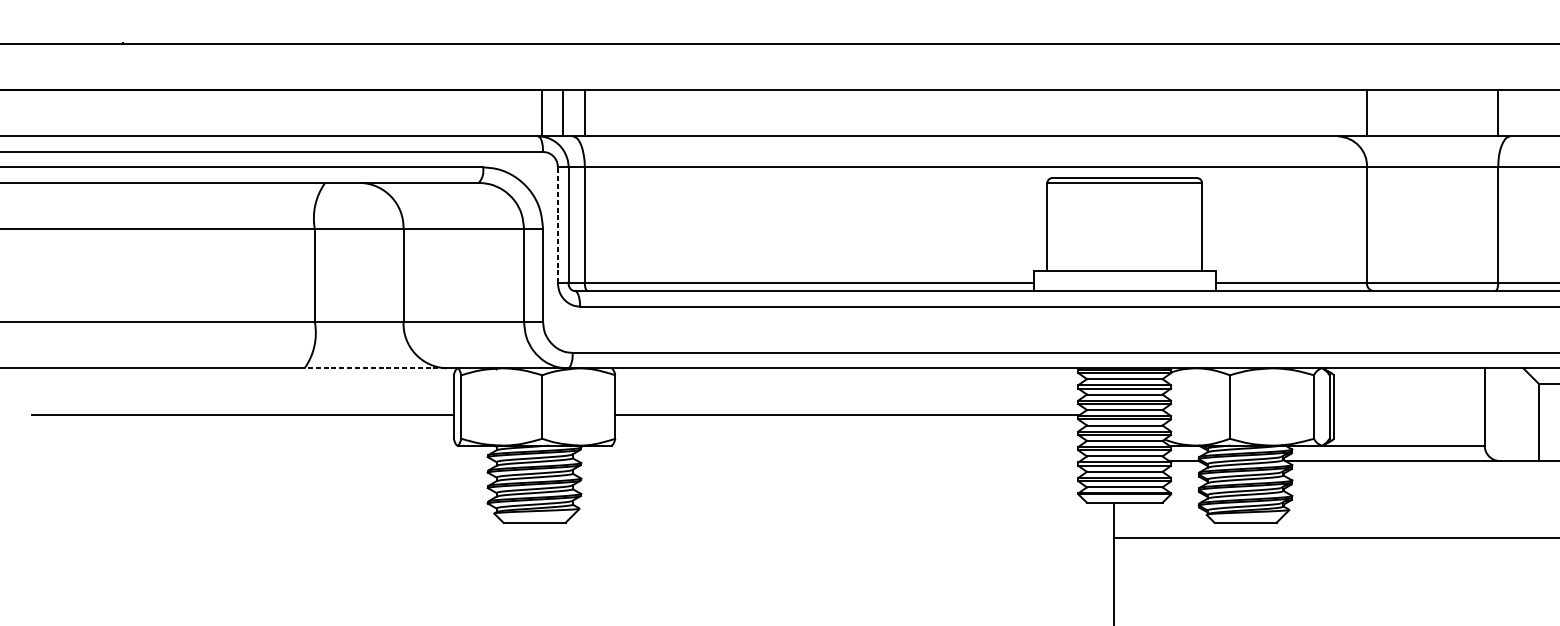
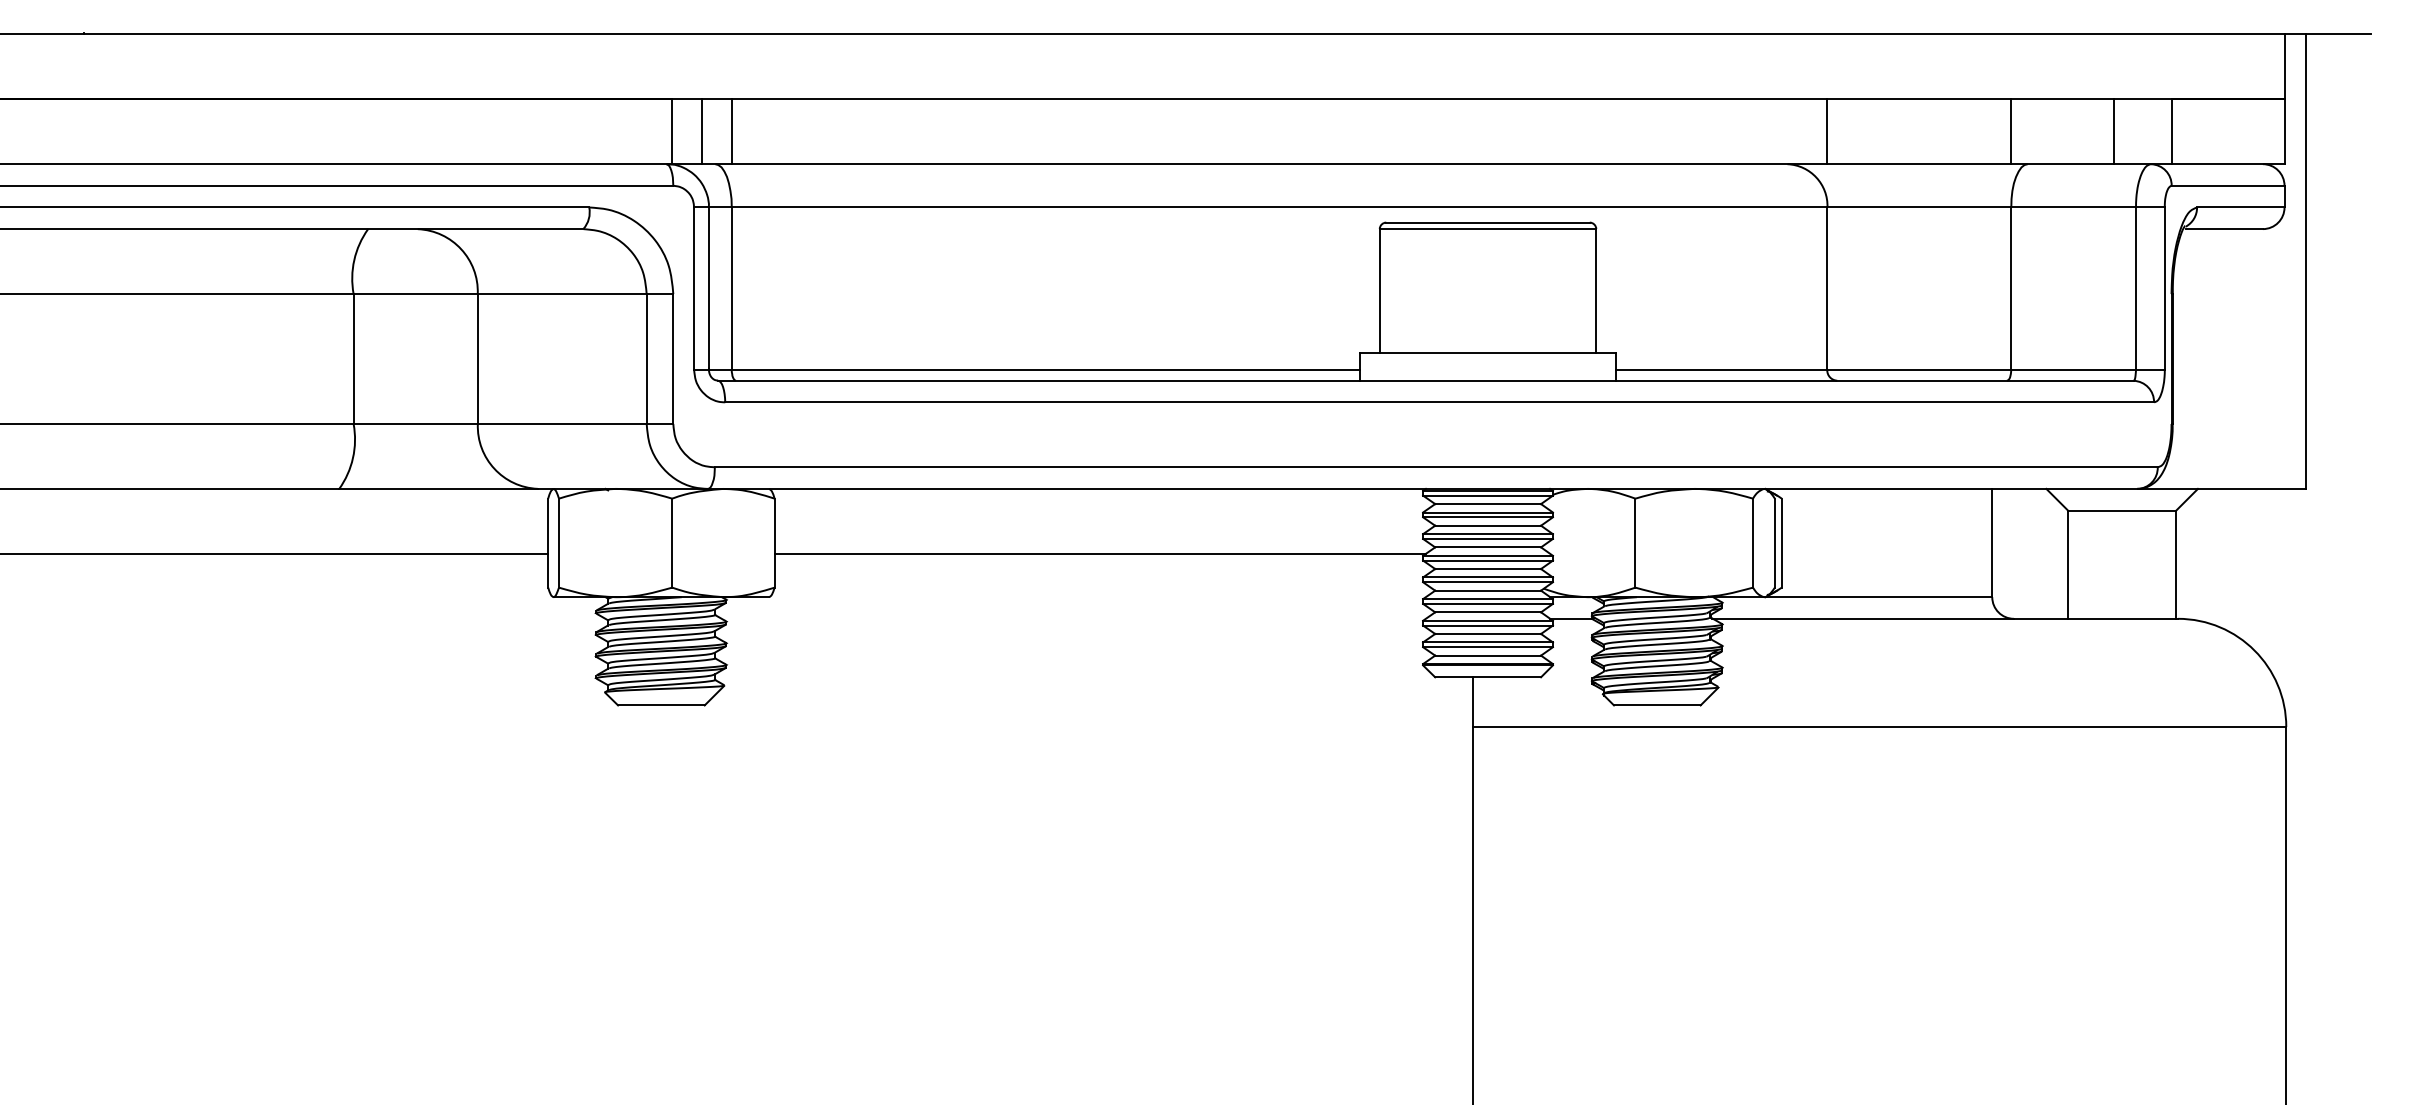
line: (558, 225) -> (694, 288), dashed -> solid
line: (374, 368) -> (437, 488), dashed -> solid

